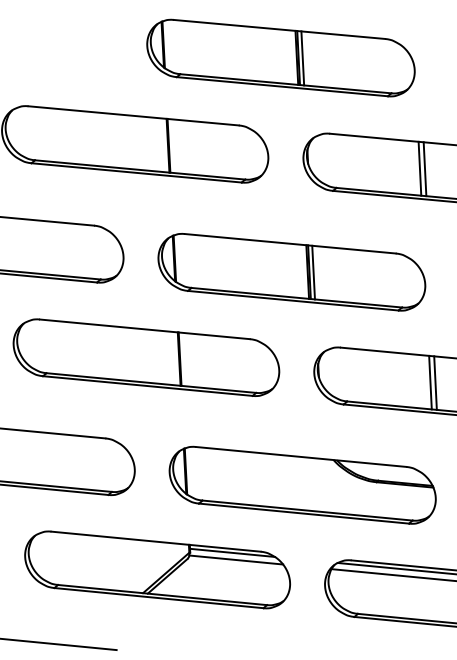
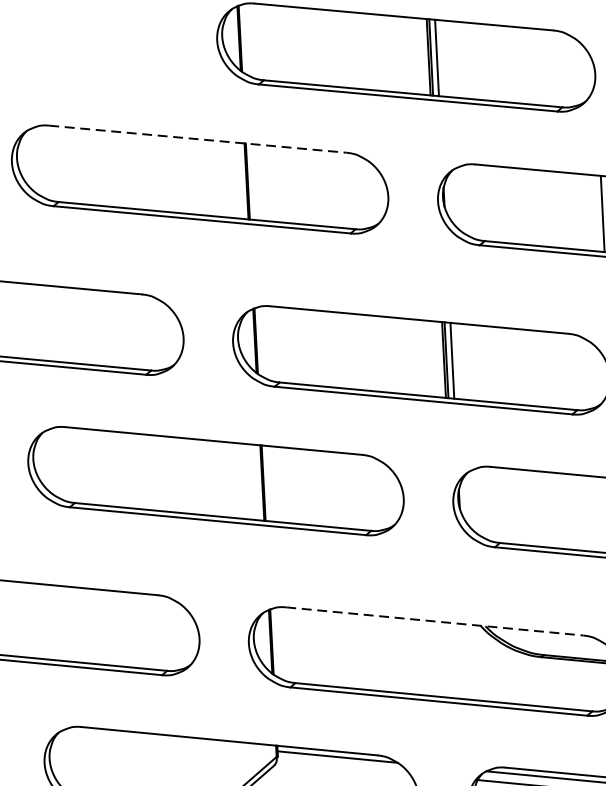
line: (133, 115) -> (197, 138), solid -> dashed
line: (301, 456) -> (435, 620), solid -> dashed
line: (236, 559) -> (343, 766), removed

